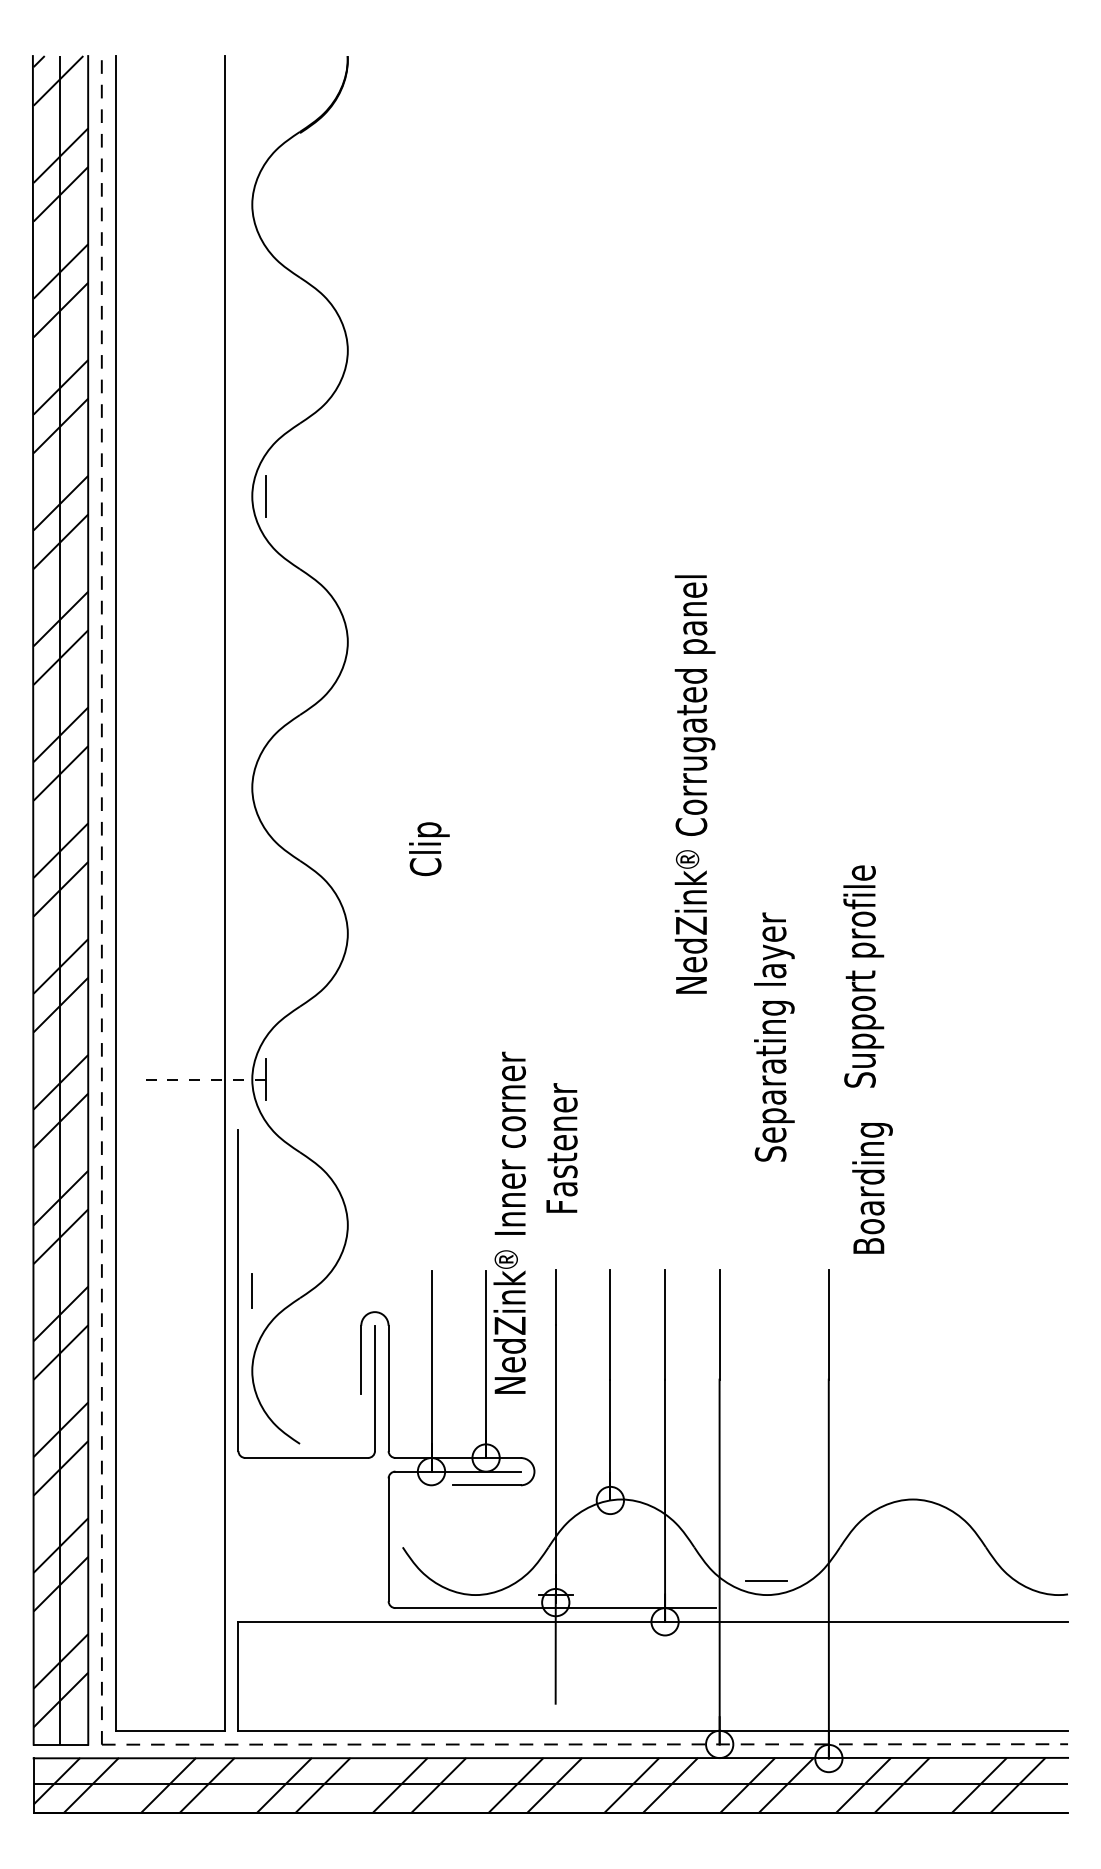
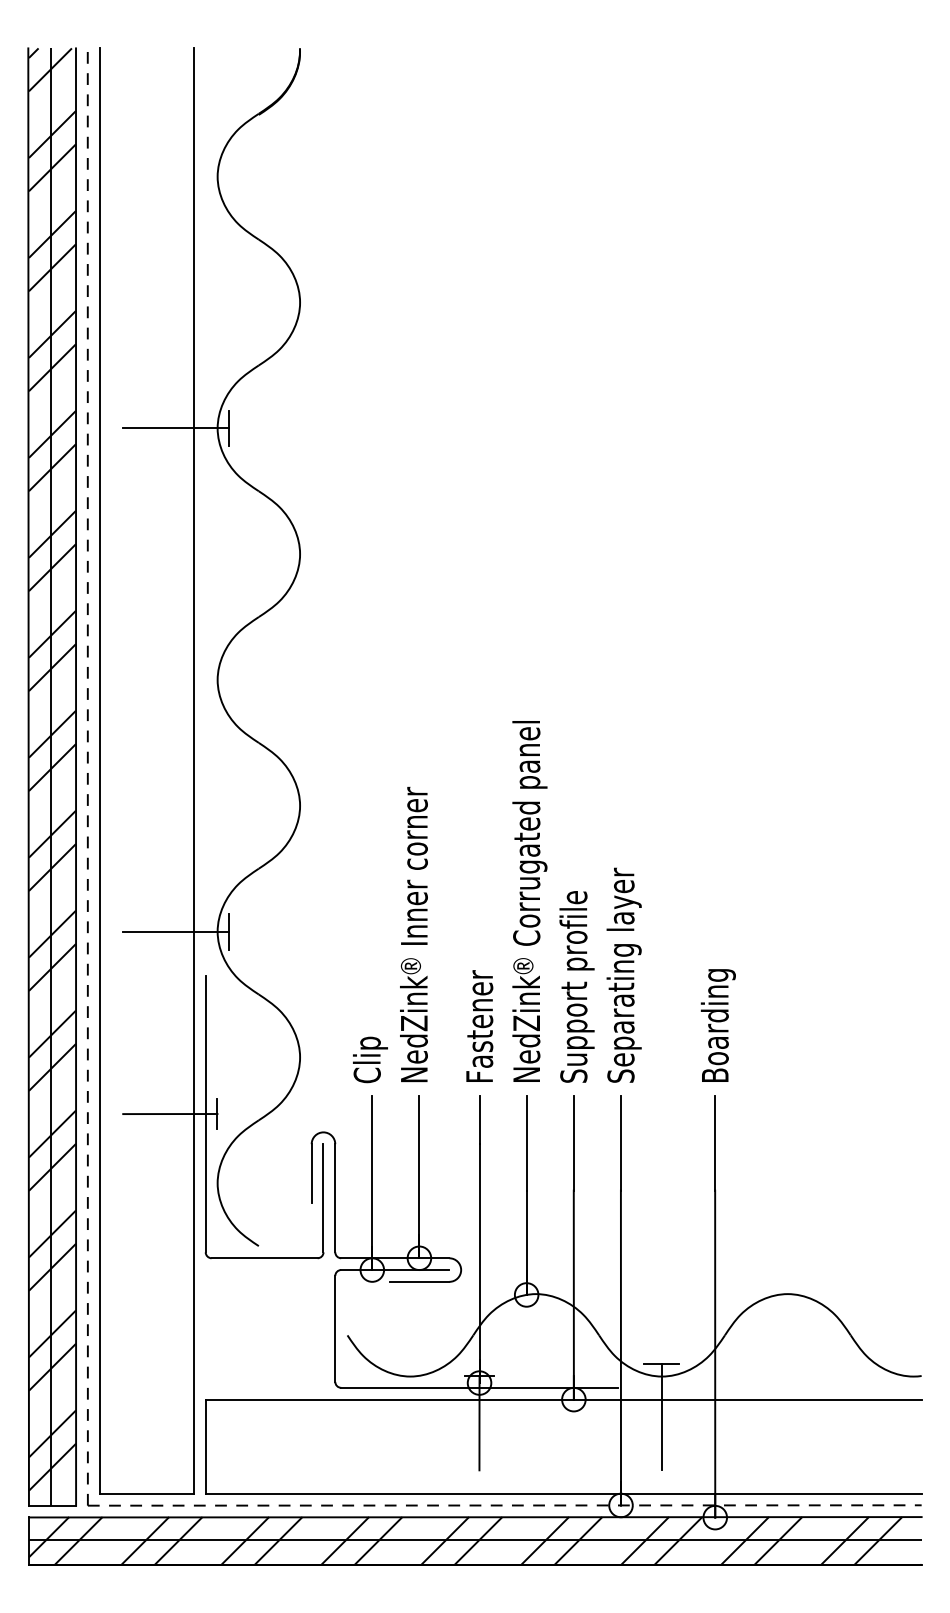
line: (203, 496) -> (175, 428), added
text: (694, 784) -> (529, 901), moved
text: (429, 849) -> (370, 1060), moved
text: (863, 976) -> (576, 986), moved
text: (774, 1036) -> (624, 974), moved
line: (203, 1079) -> (175, 931), dashed -> solid
text: (561, 1147) -> (479, 1025), moved
text: (872, 1188) -> (718, 1025), moved
text: (509, 1222) -> (413, 934), moved
line: (197, 1290) -> (170, 1113), added
line: (766, 1641) -> (661, 1416), added

